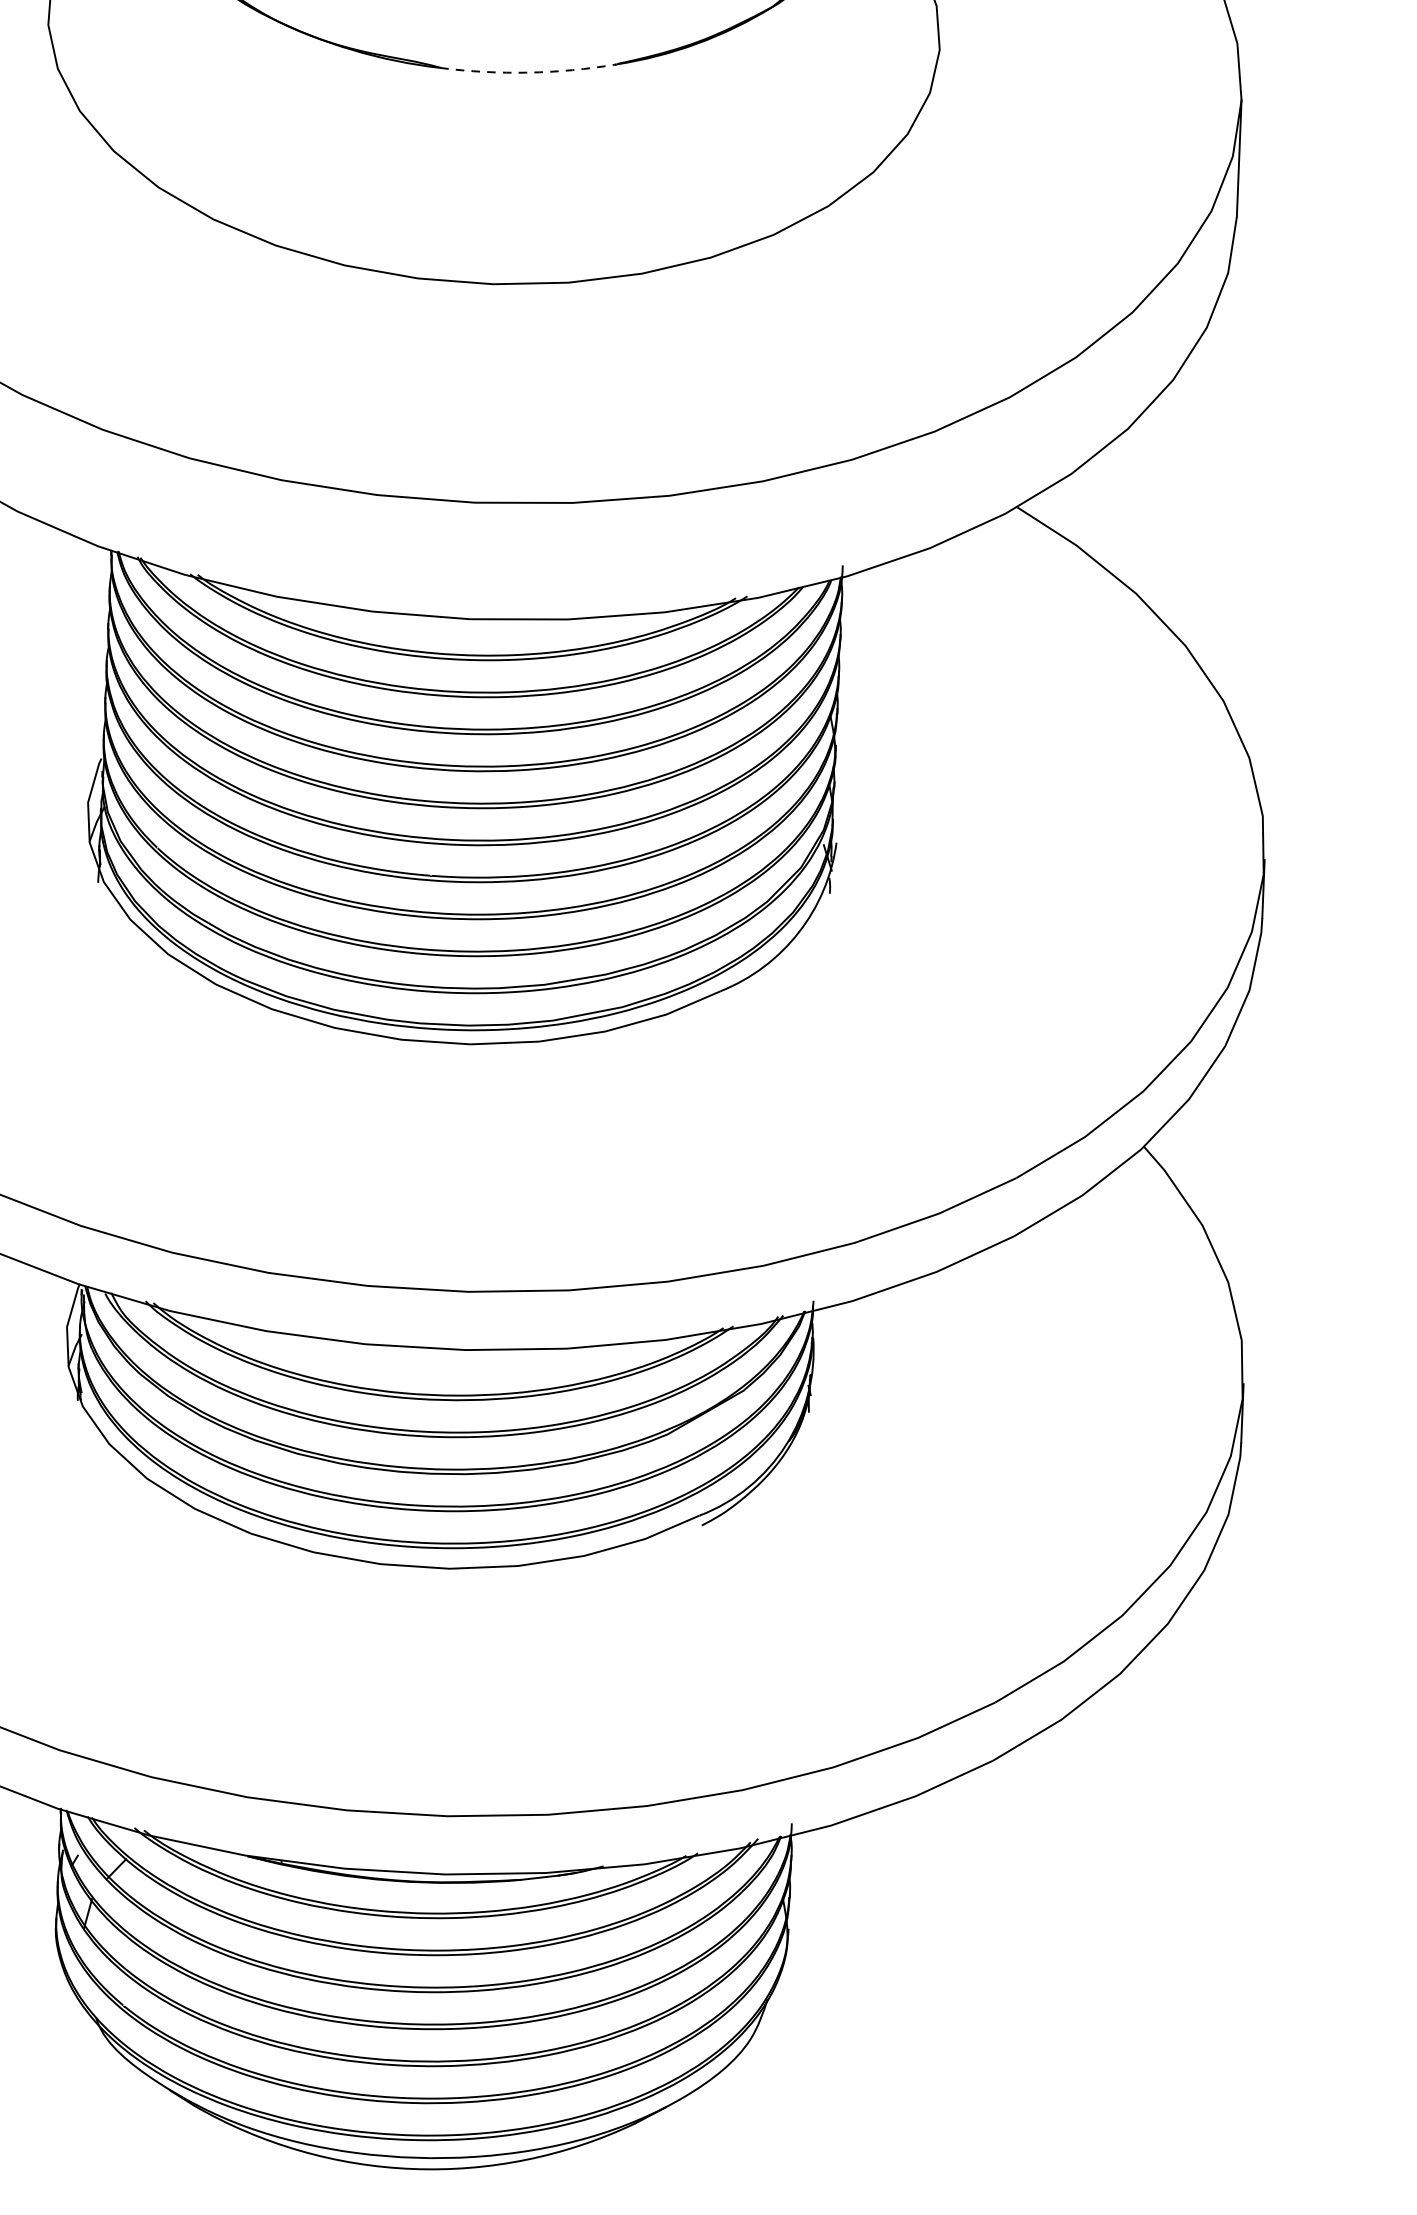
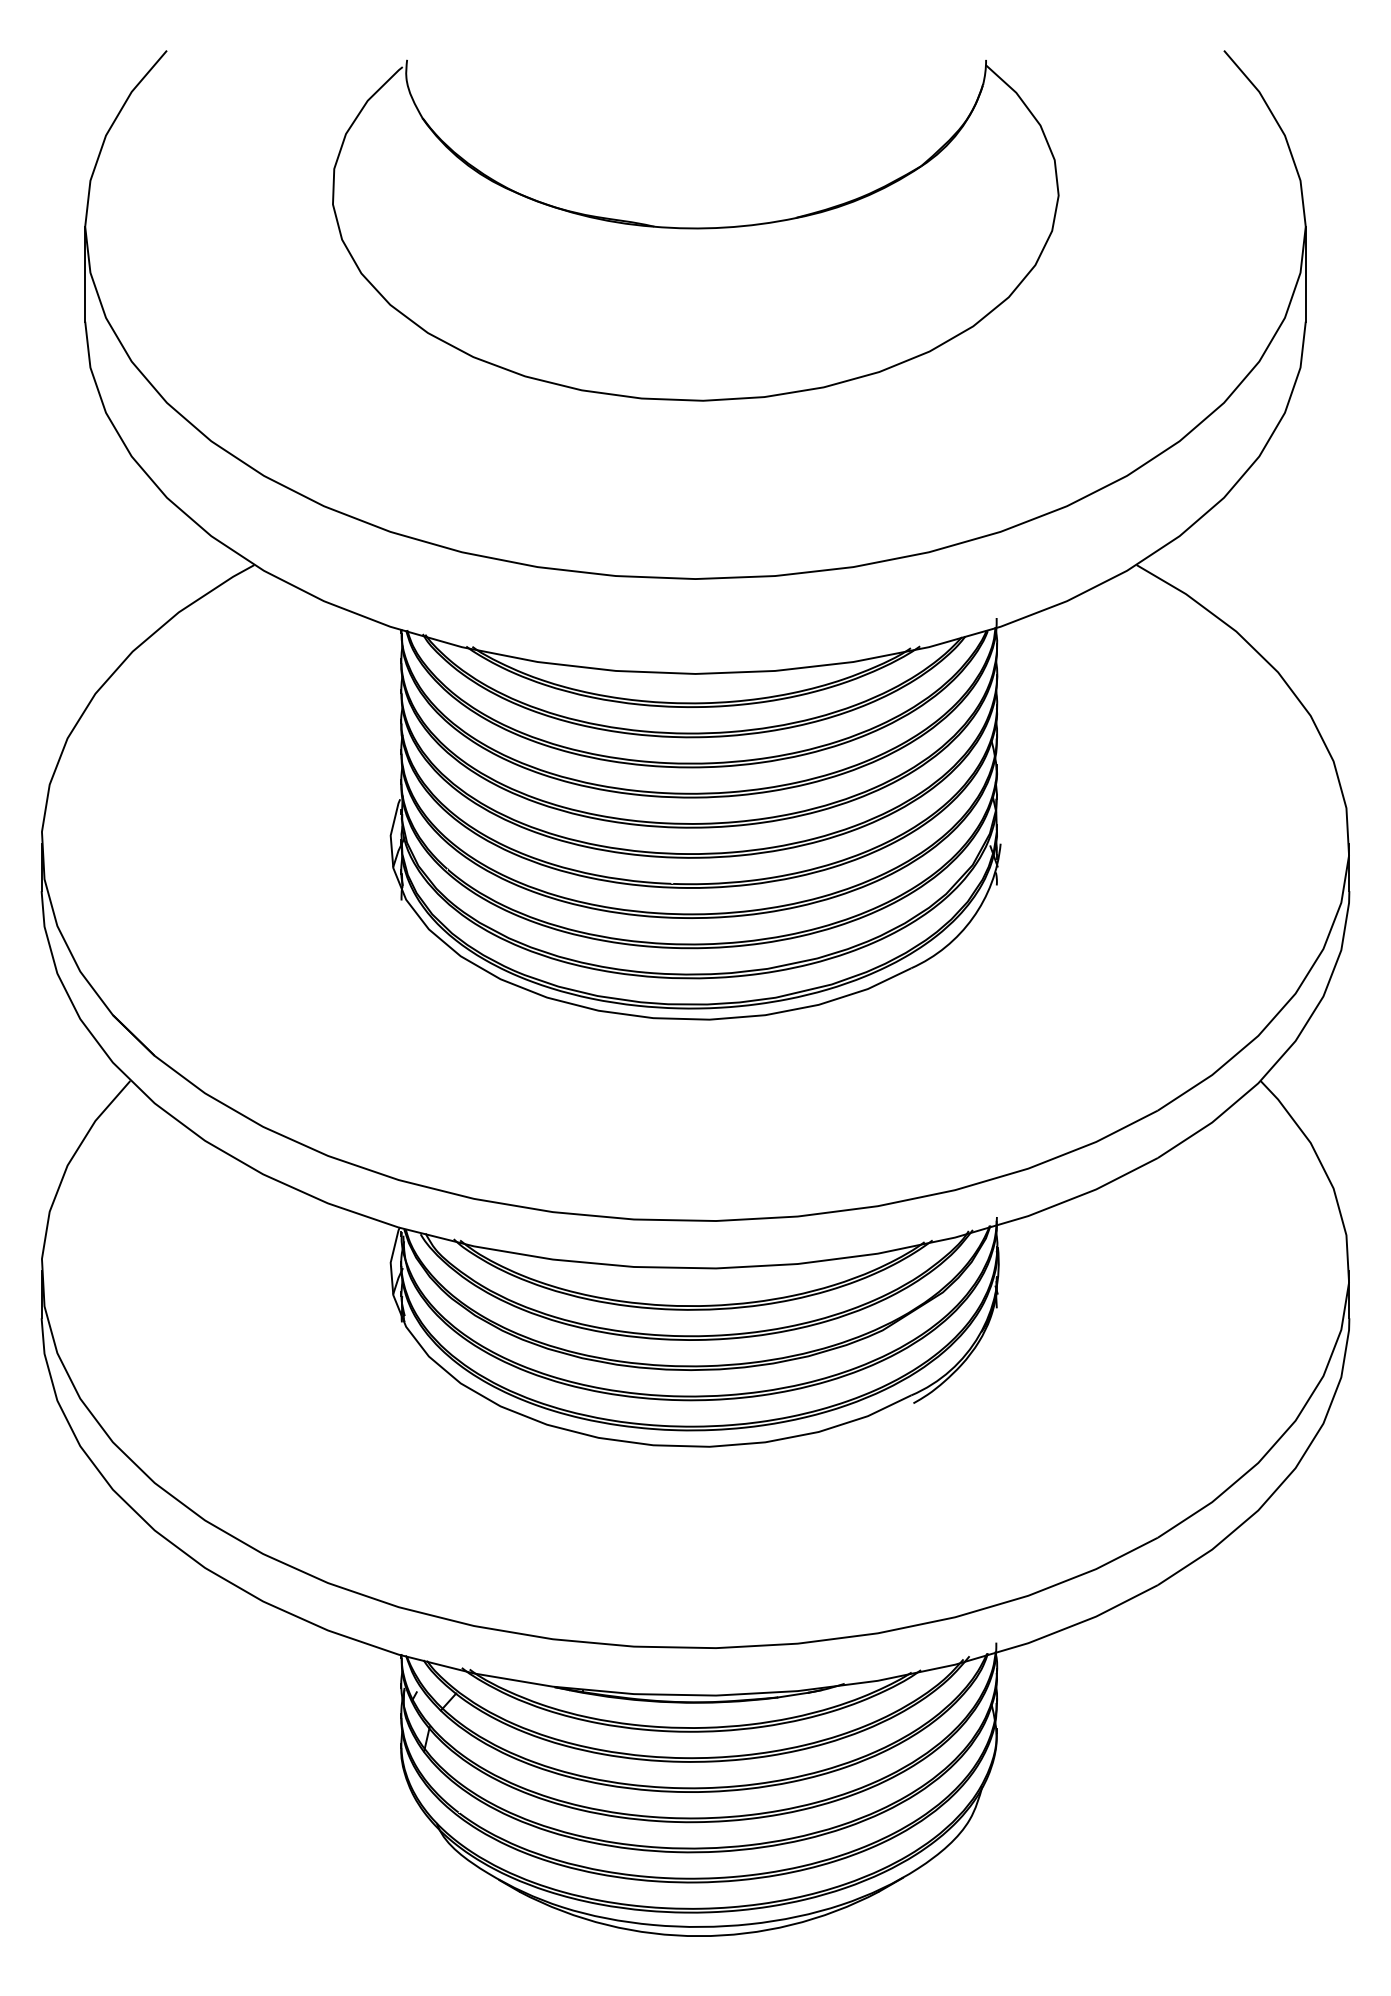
arc: (527, 72) -> (724, 227), dashed -> solid

